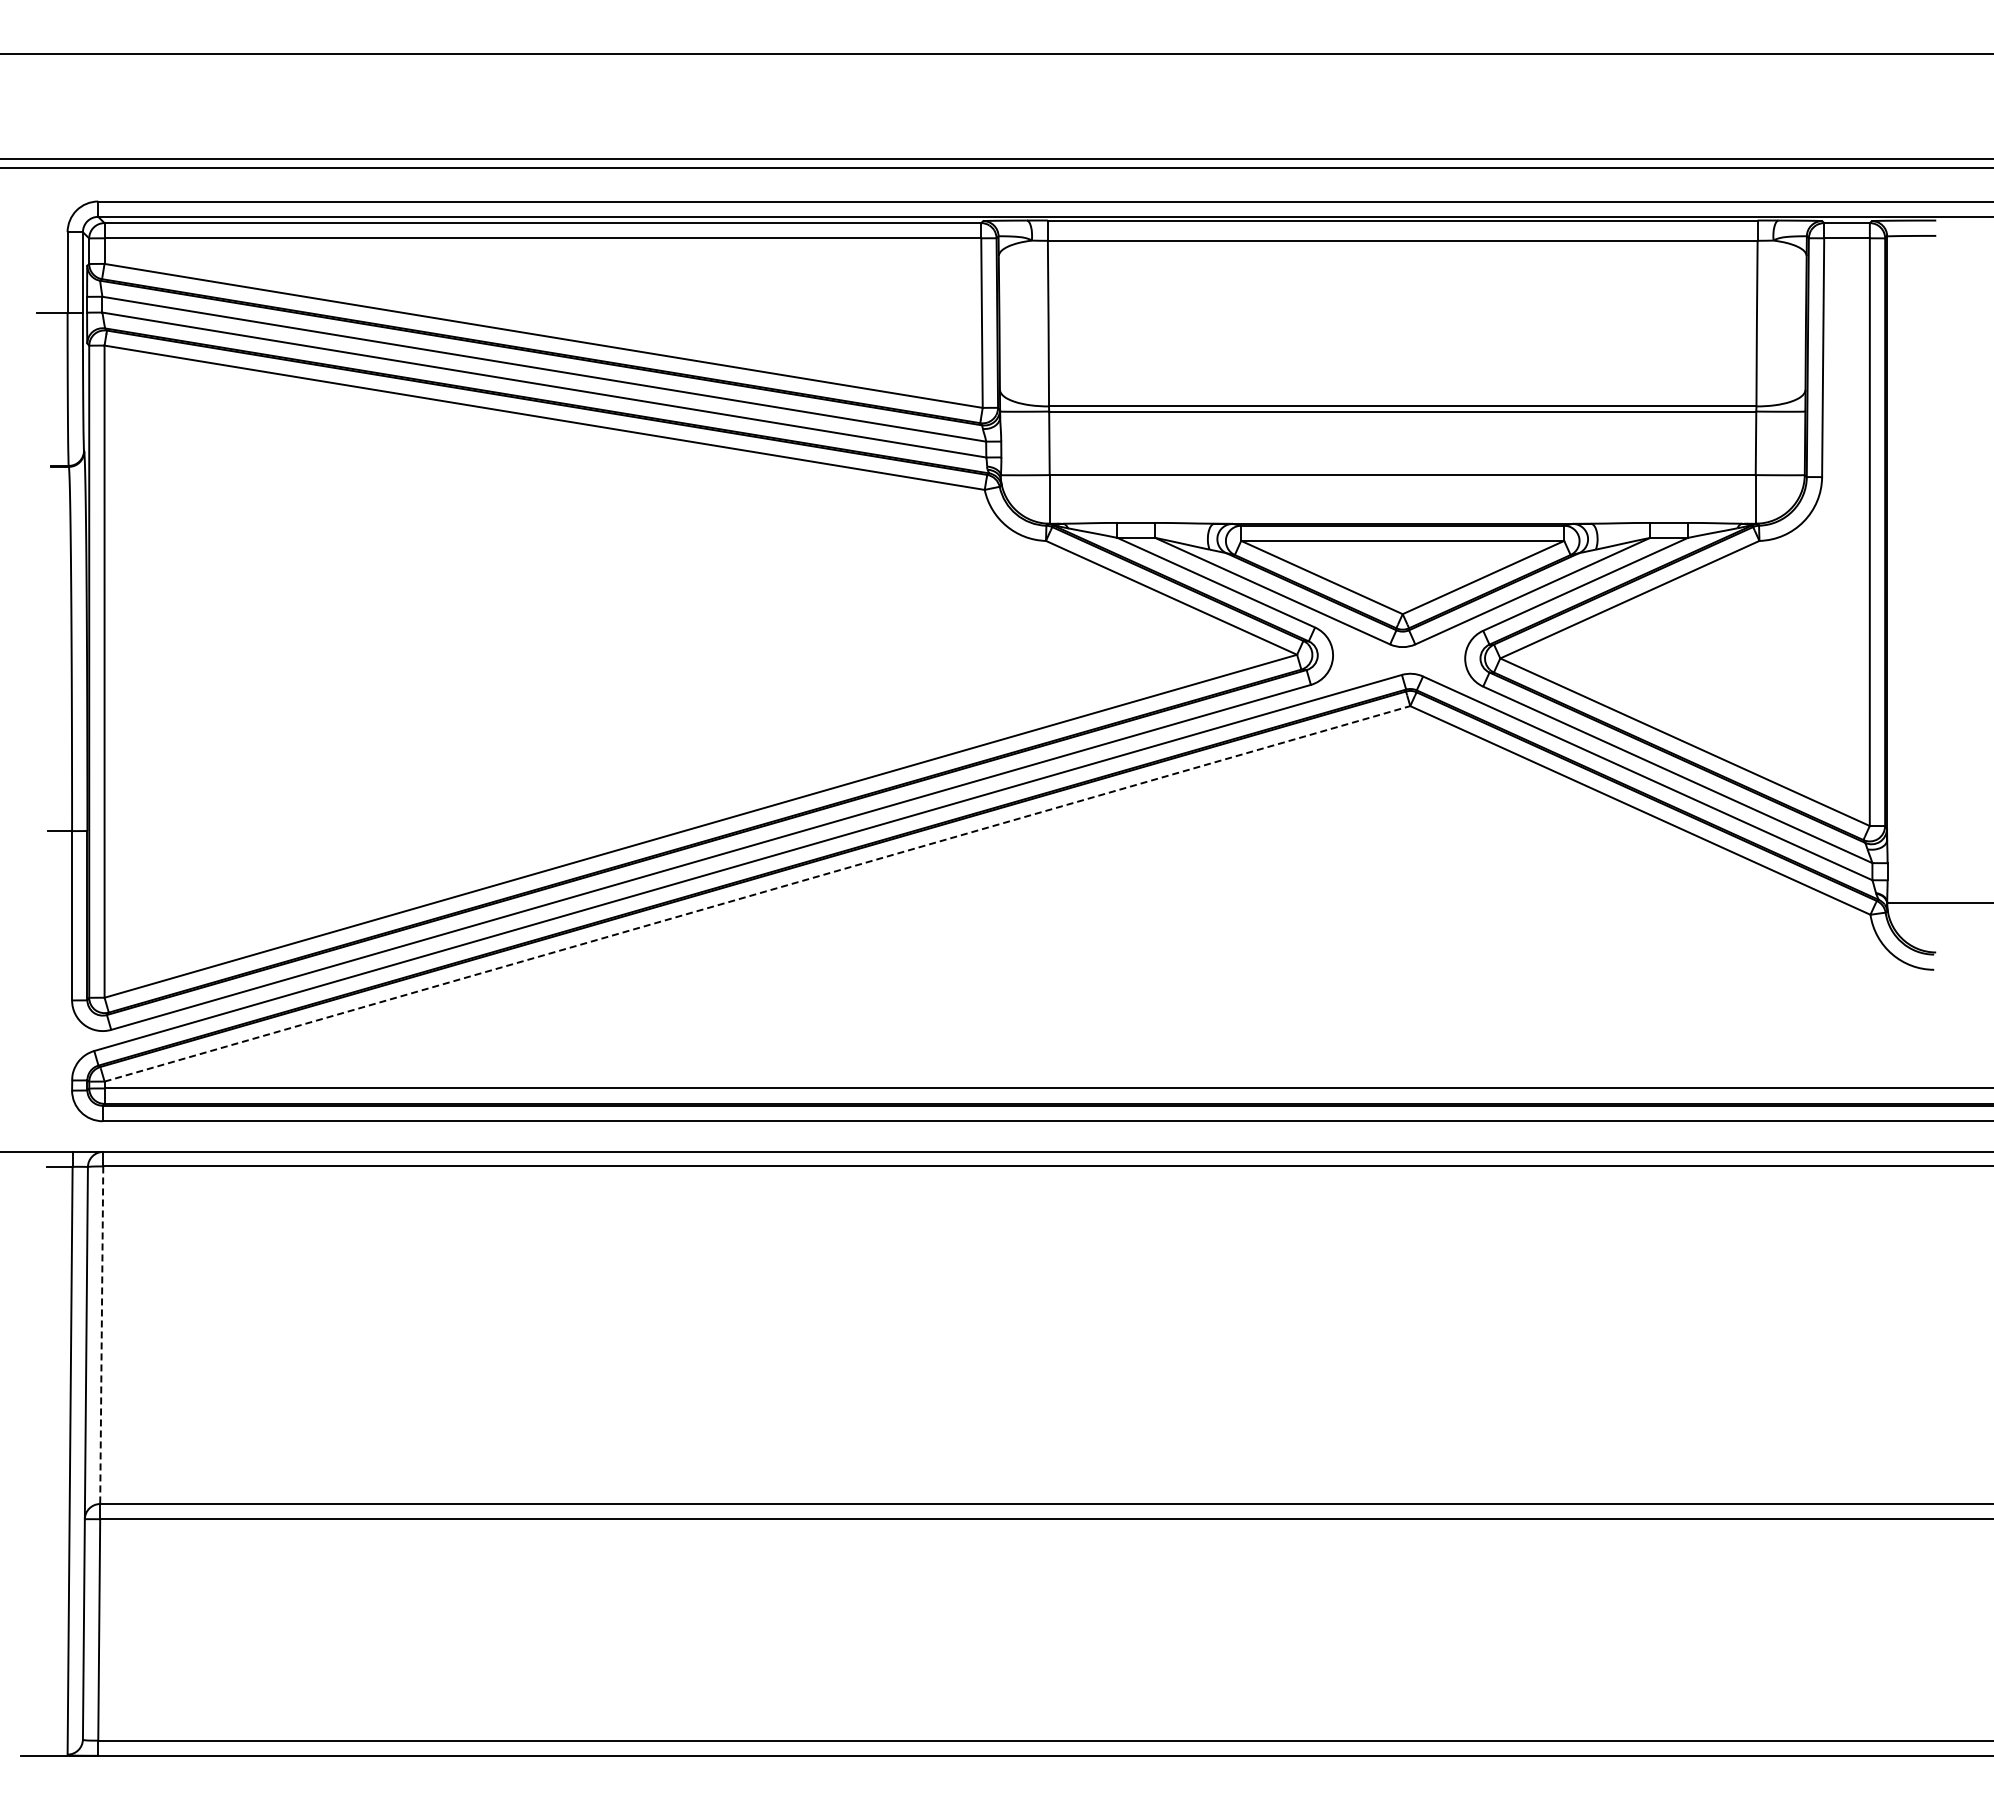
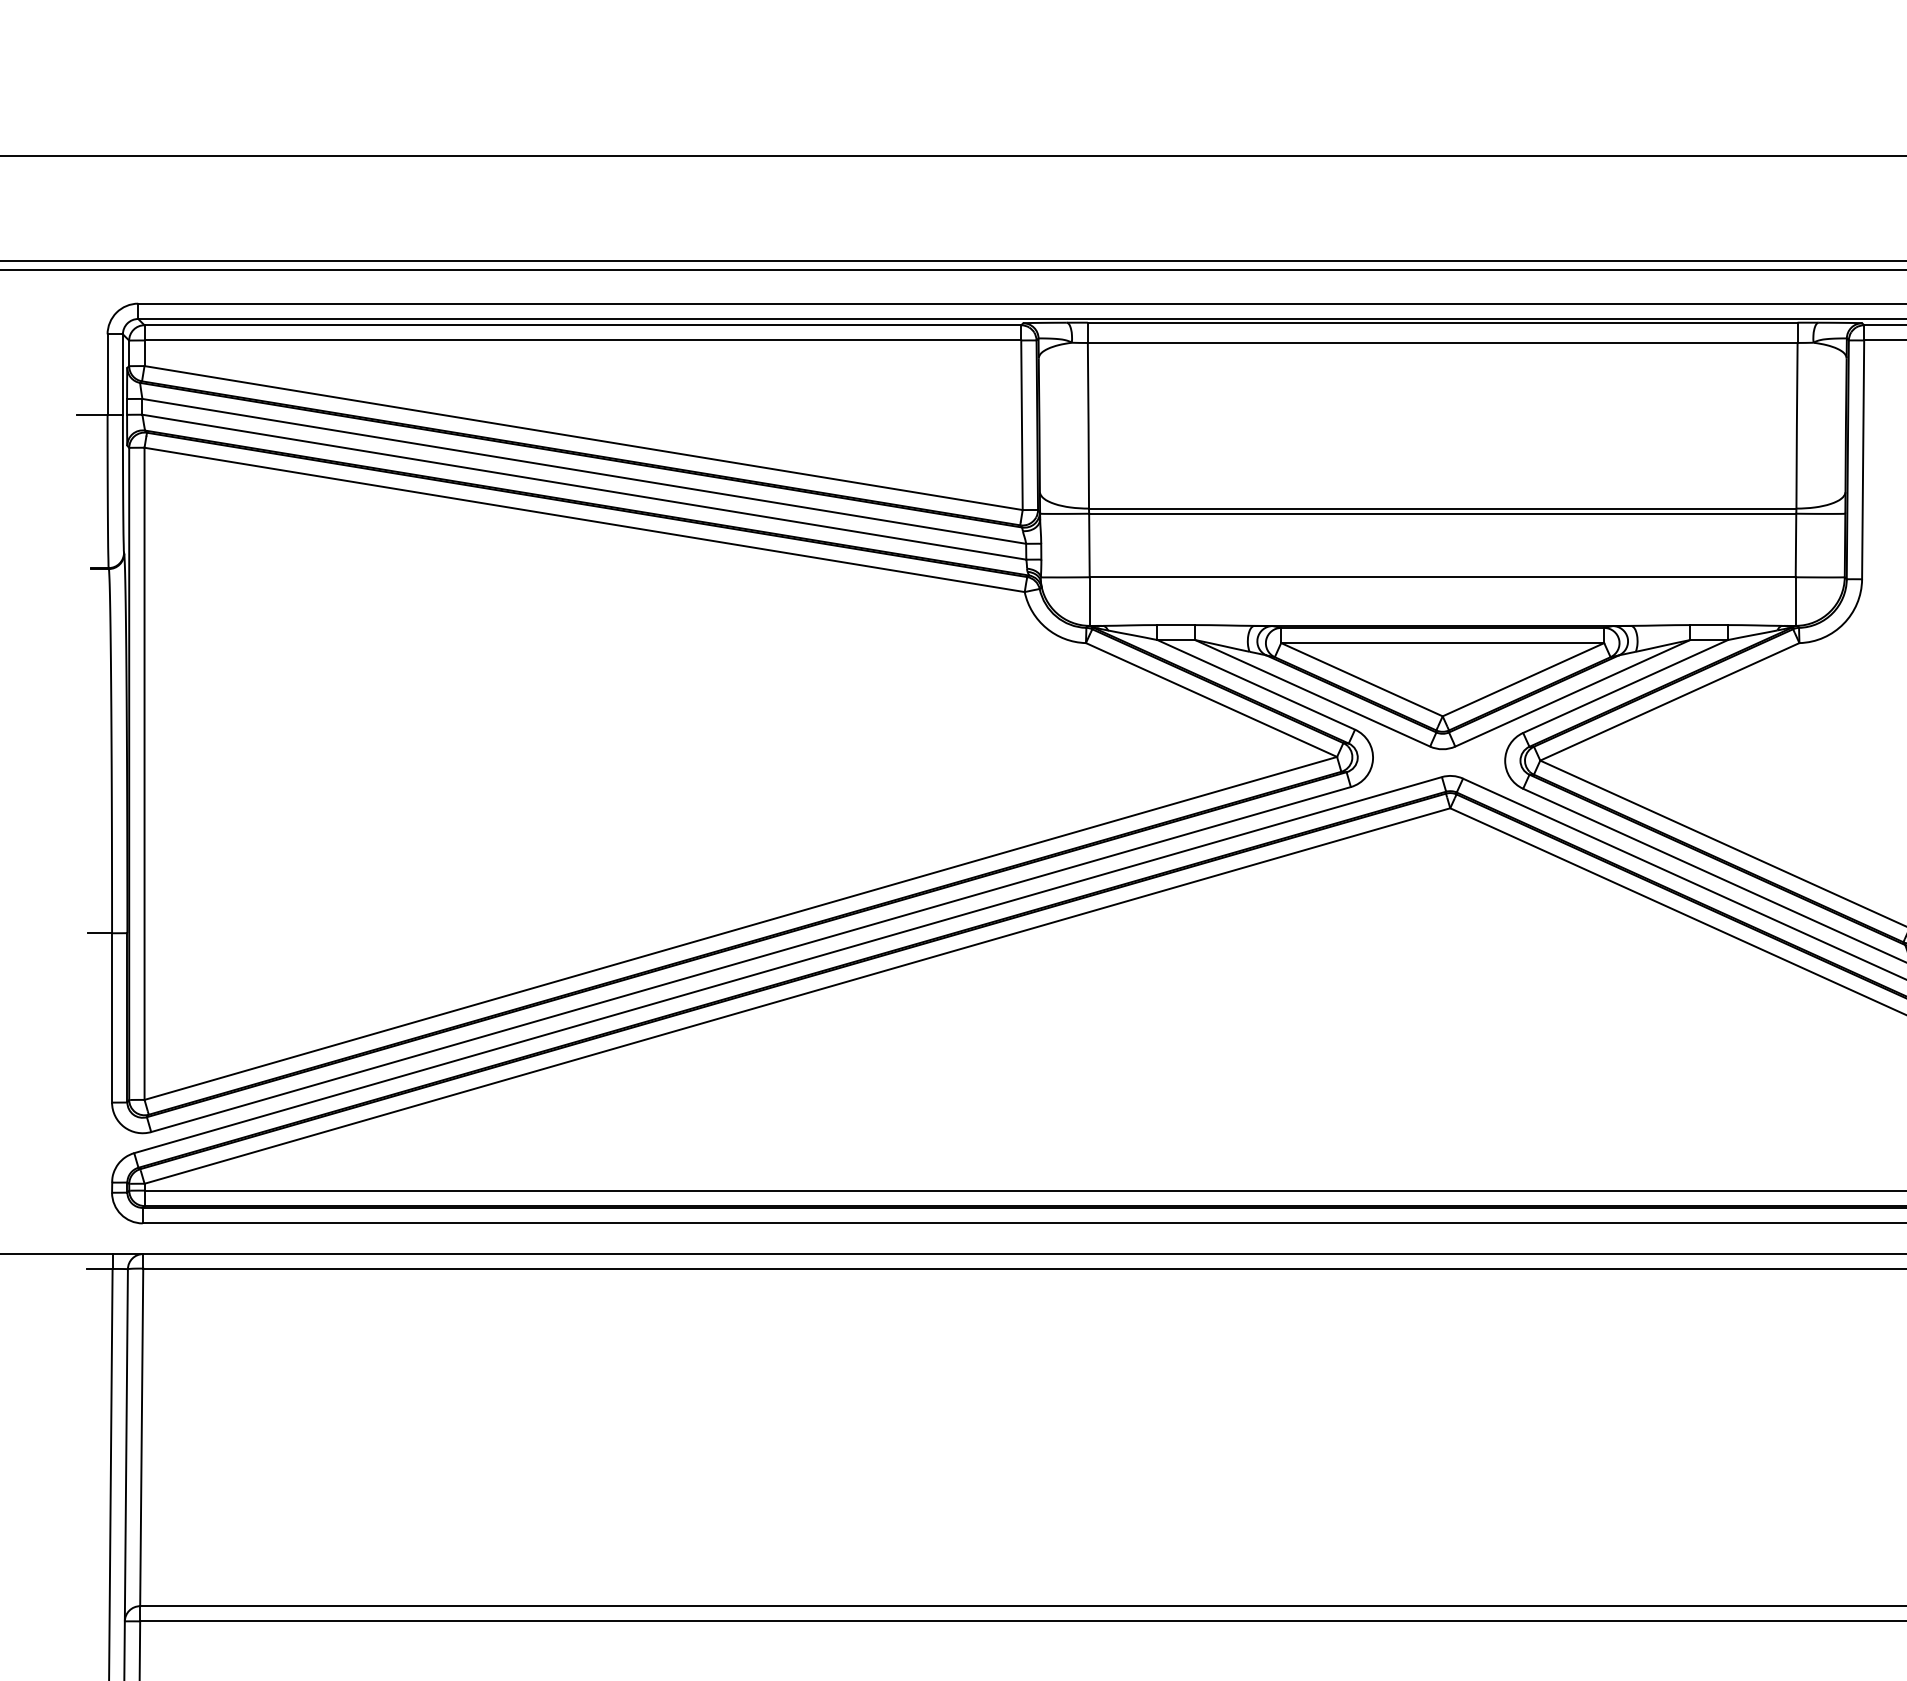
line: (757, 893) -> (797, 995), dashed -> solid
line: (101, 1335) -> (141, 1437), dashed -> solid

